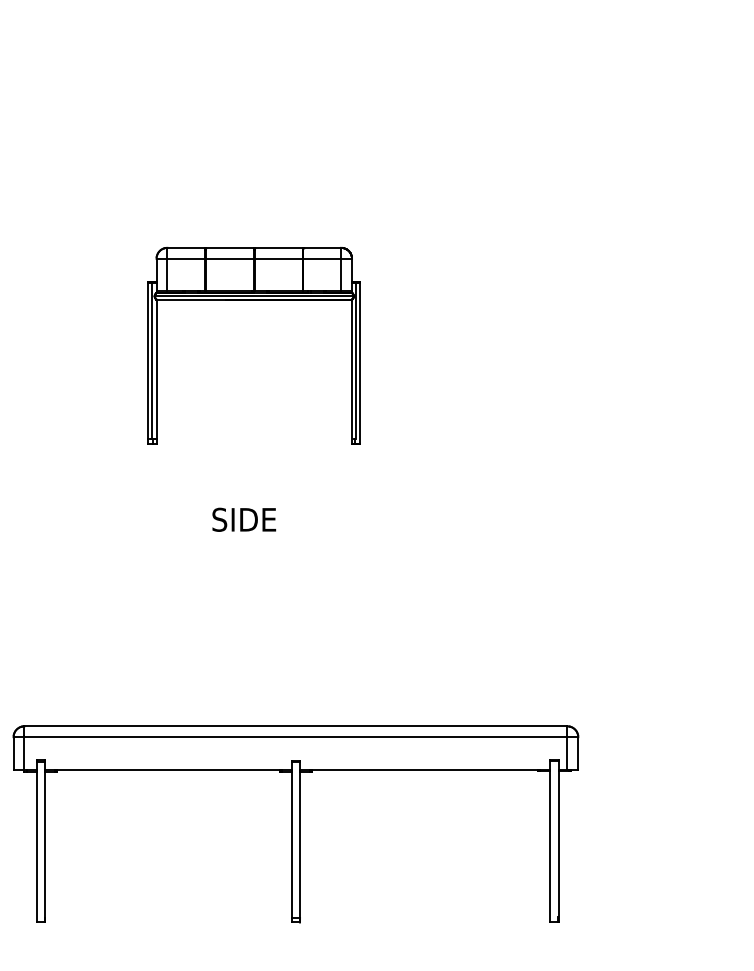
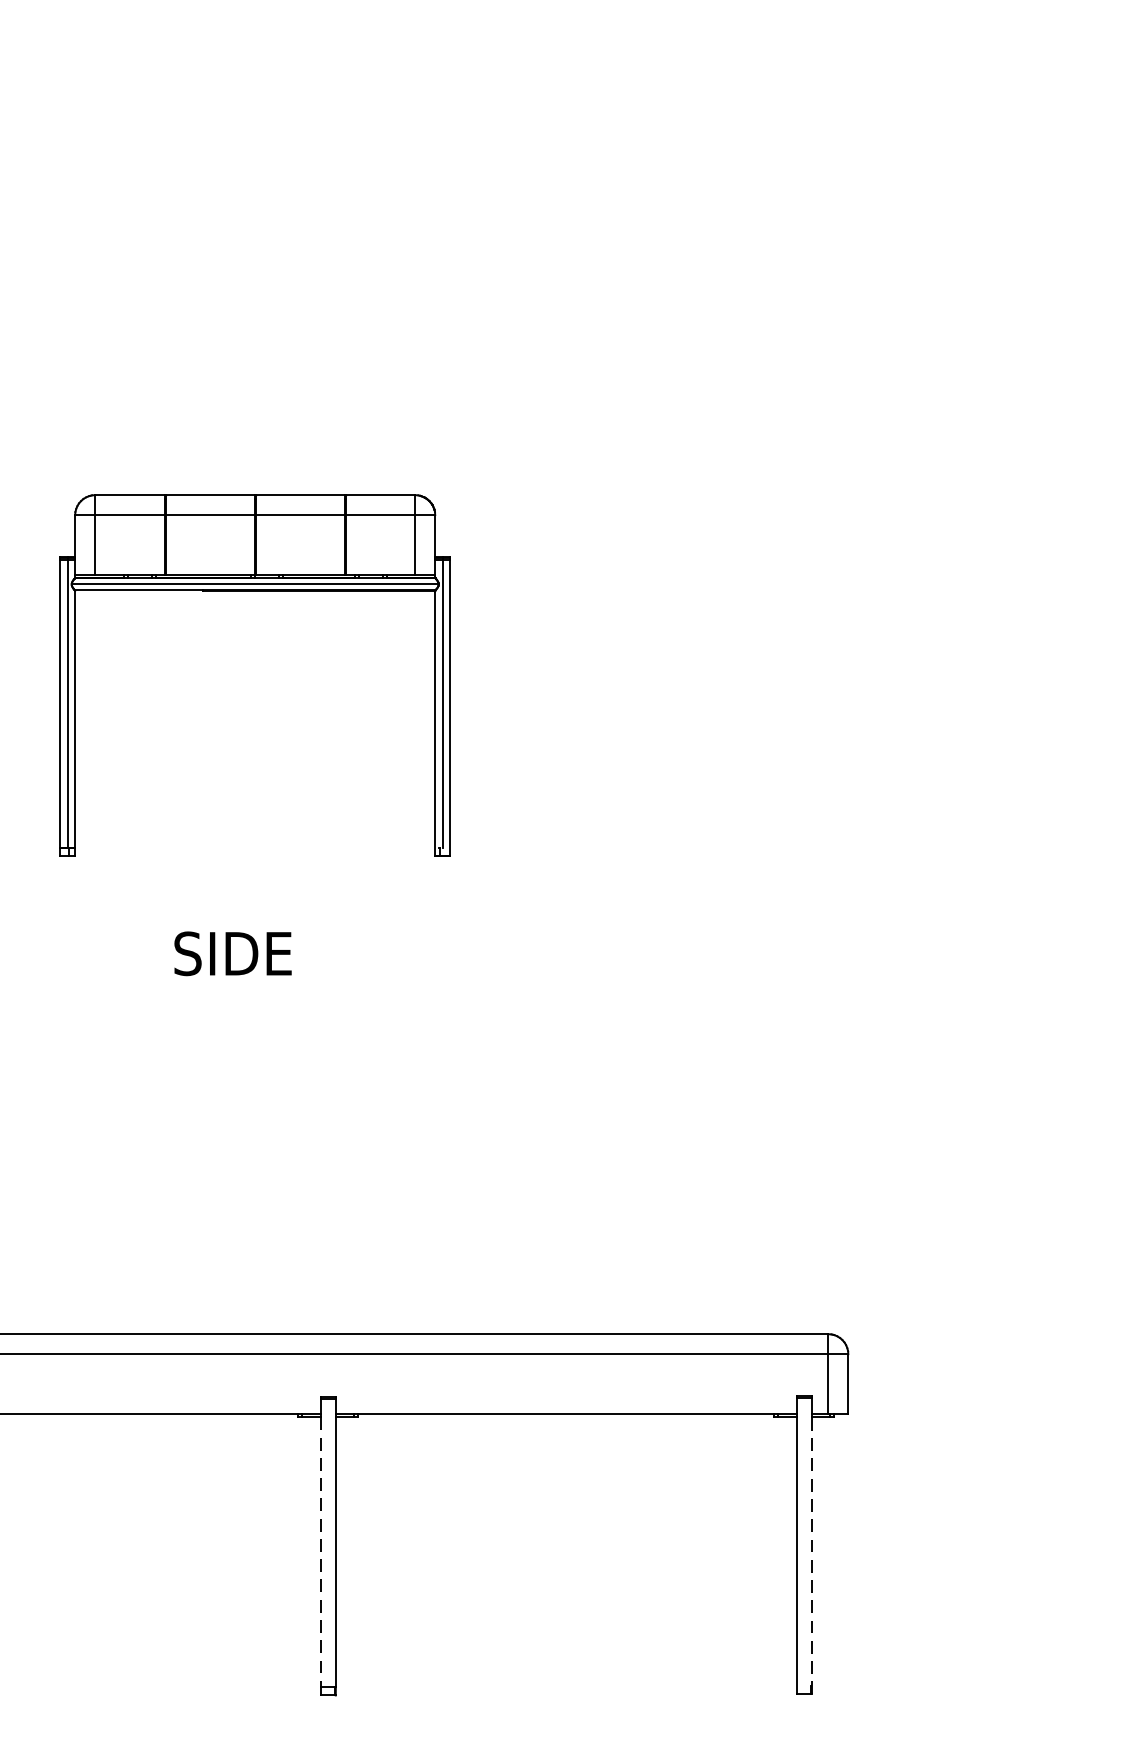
part: (253, 300) -> (253, 592), moved
line: (291, 845) -> (320, 1553), solid -> dashed
line: (558, 845) -> (811, 1553), solid -> dashed

